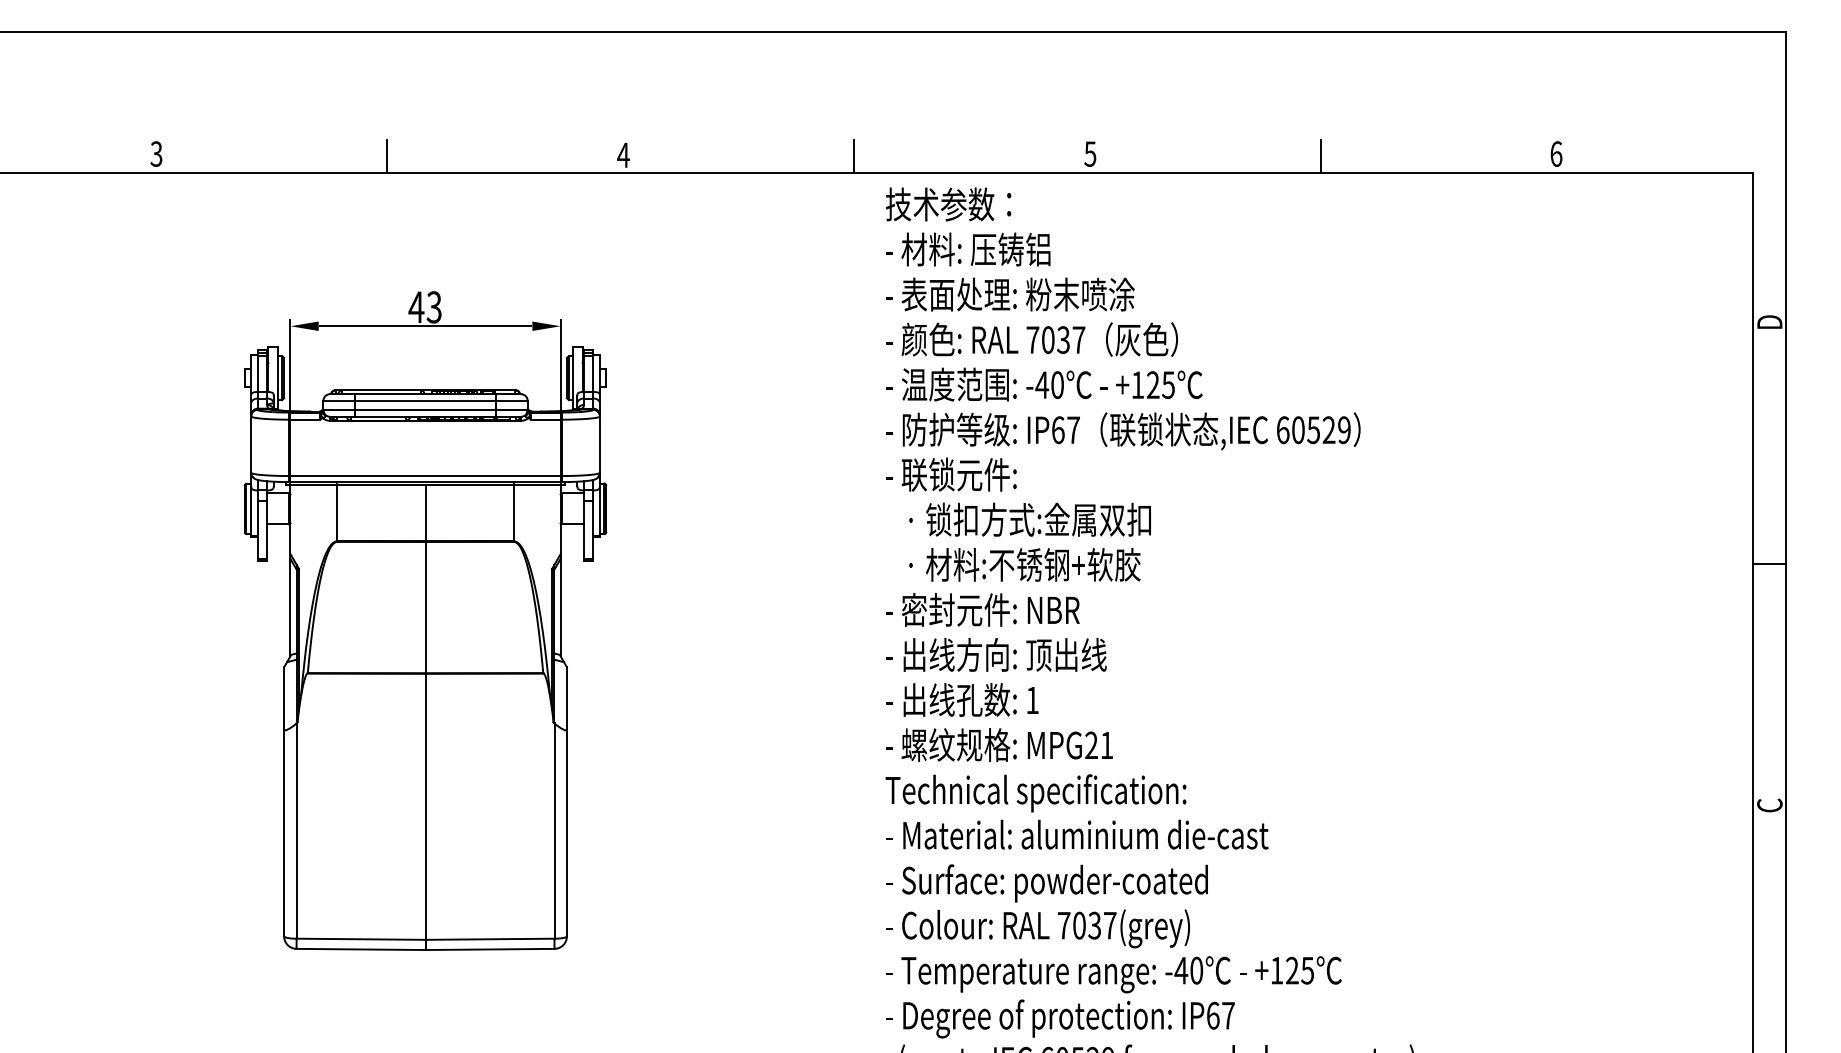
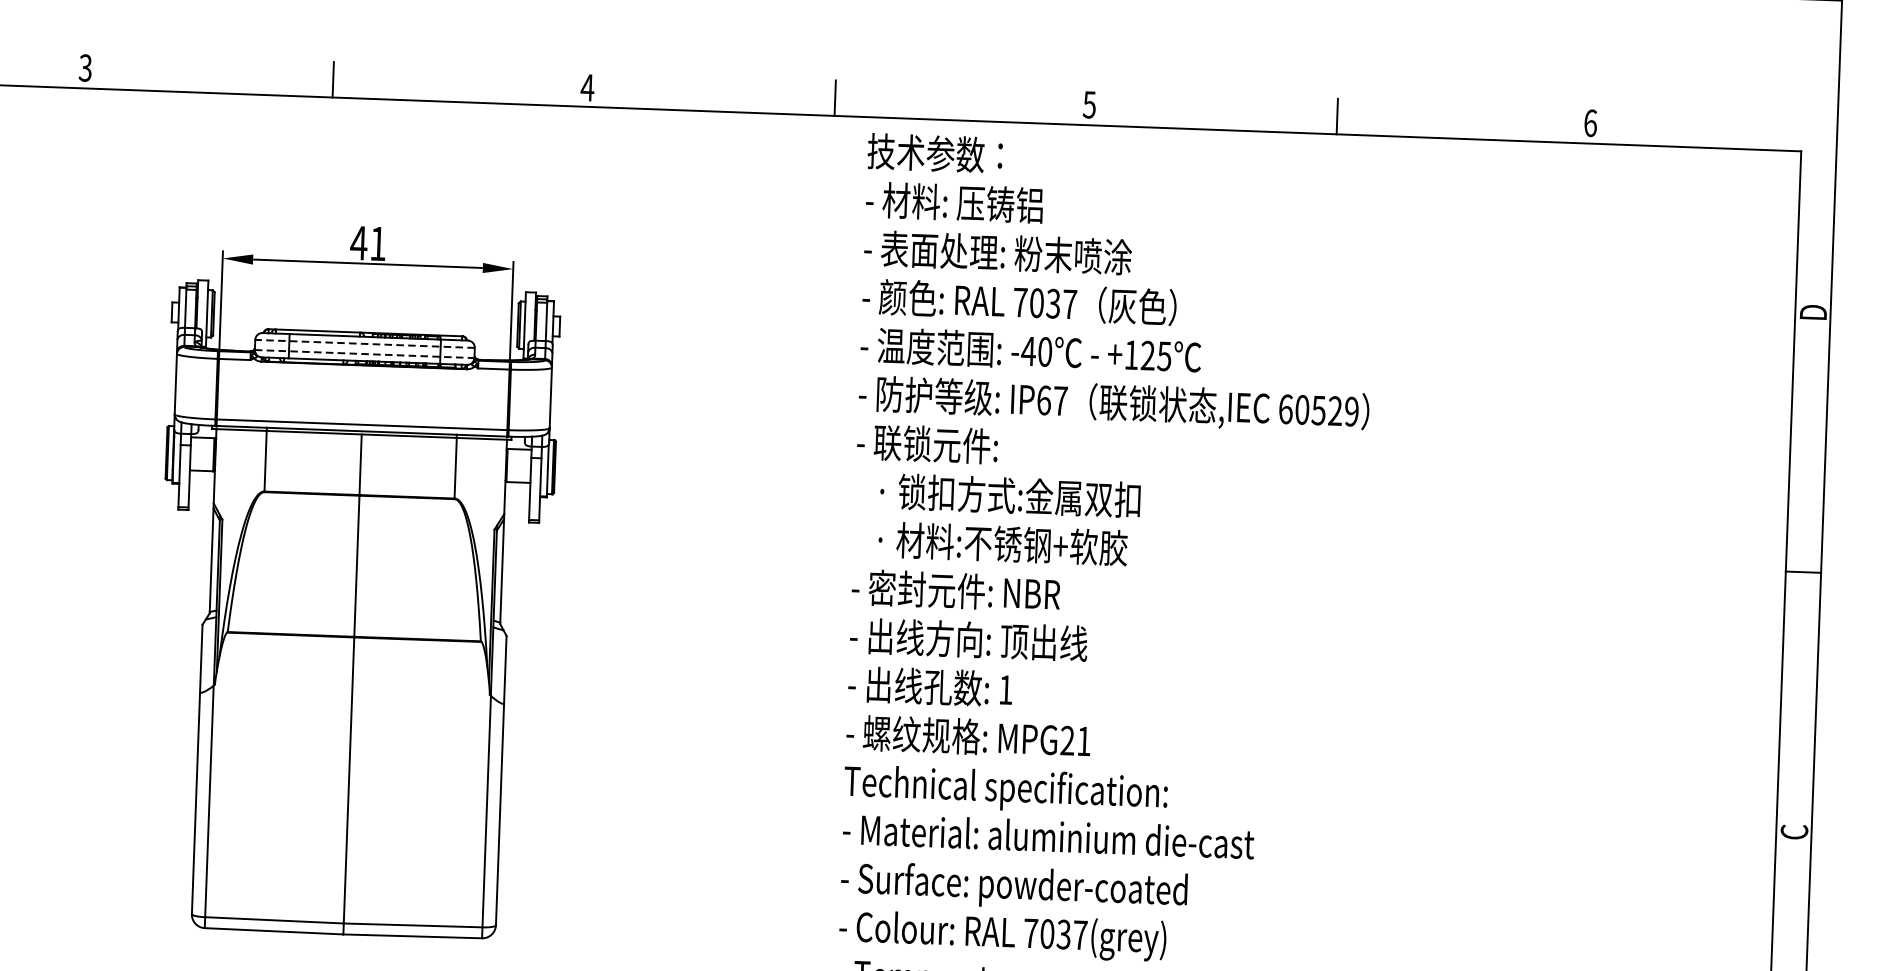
text: (433, 307) -> (377, 243), 43 -> 41
line: (425, 400) -> (365, 343), solid -> dashed
line: (426, 410) -> (365, 354), solid -> dashed

